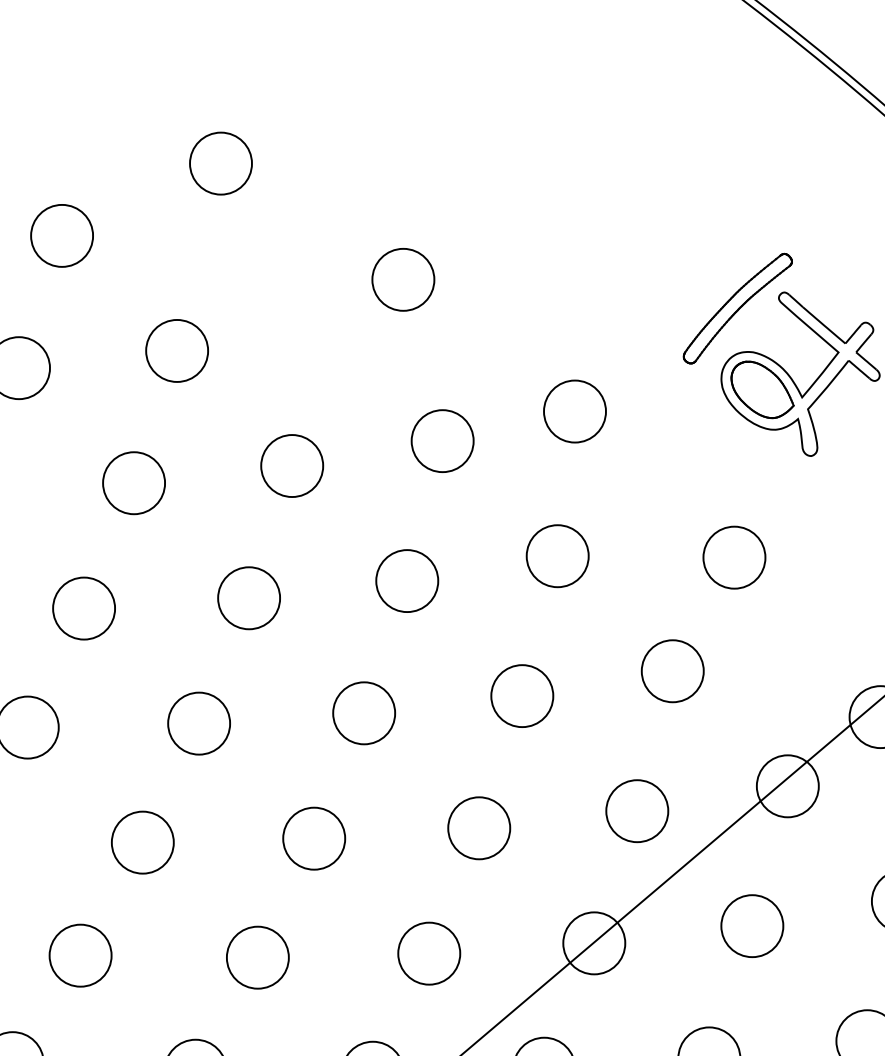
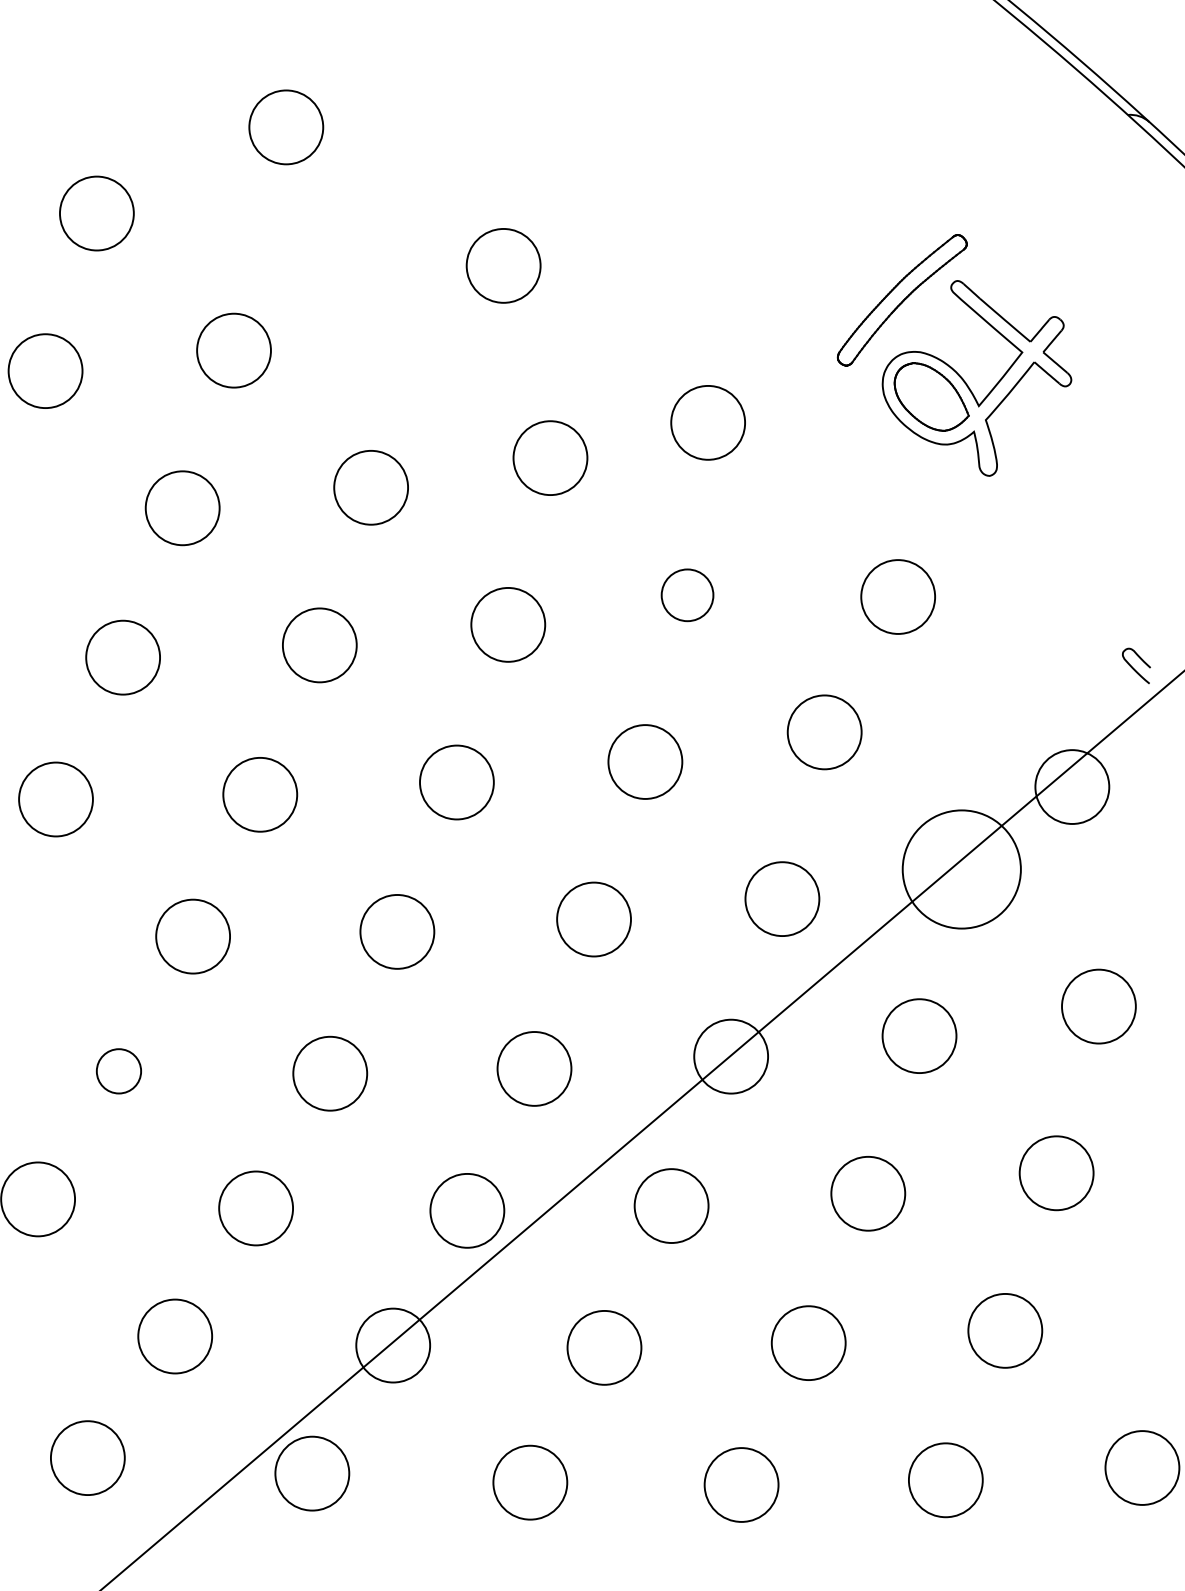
circle: (557, 556) -> (687, 595), size x0.7
circle: (787, 786) -> (961, 869), size x1.6
circle: (80, 955) -> (118, 1071), size x0.6

